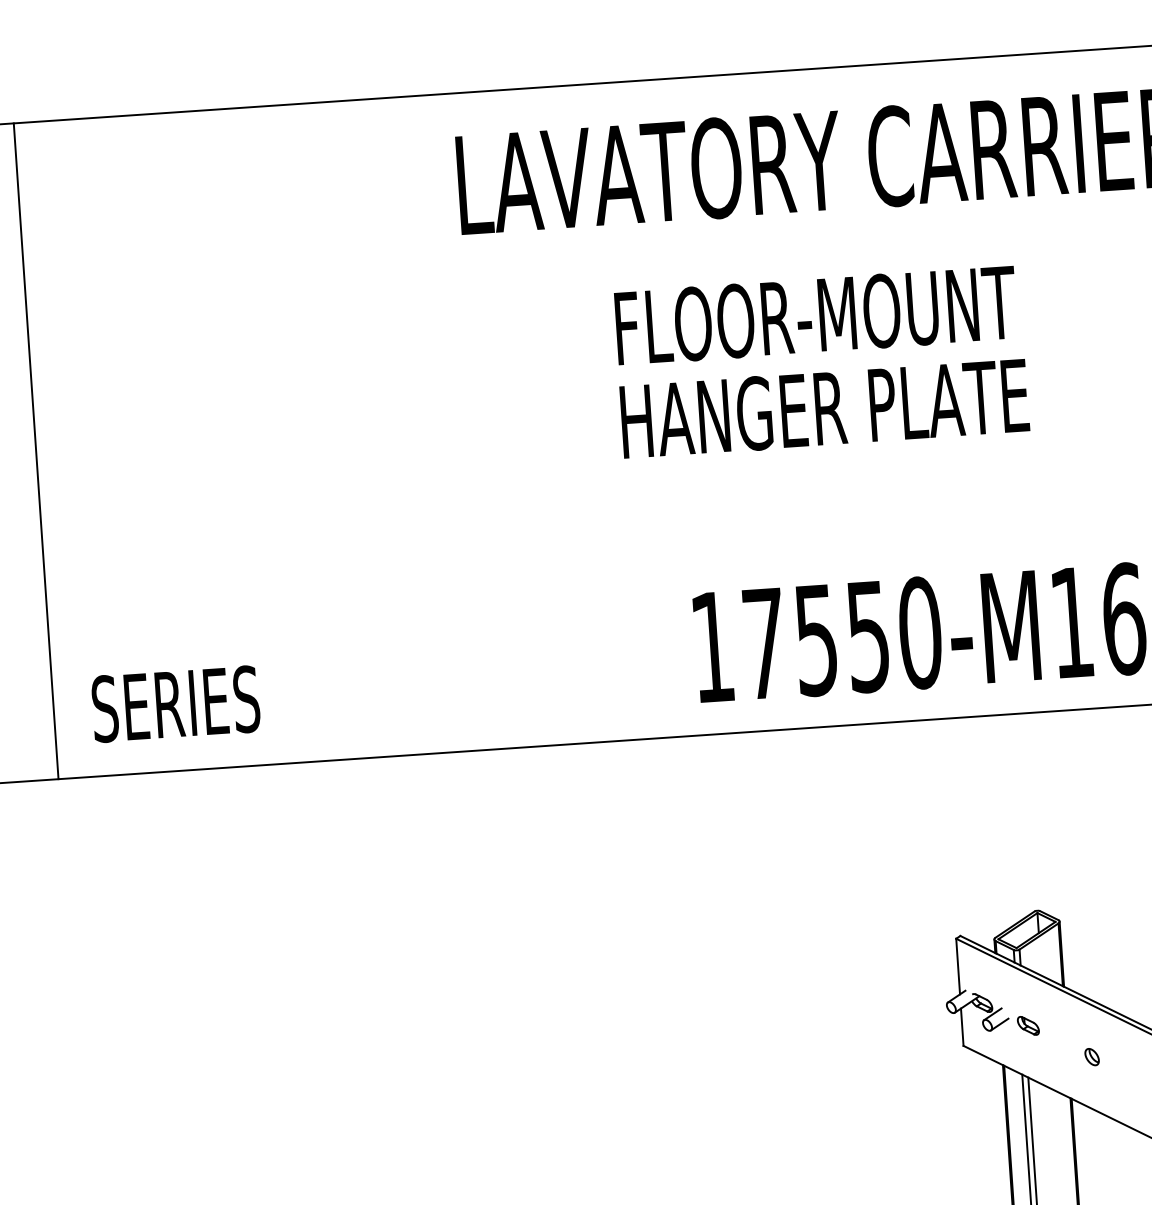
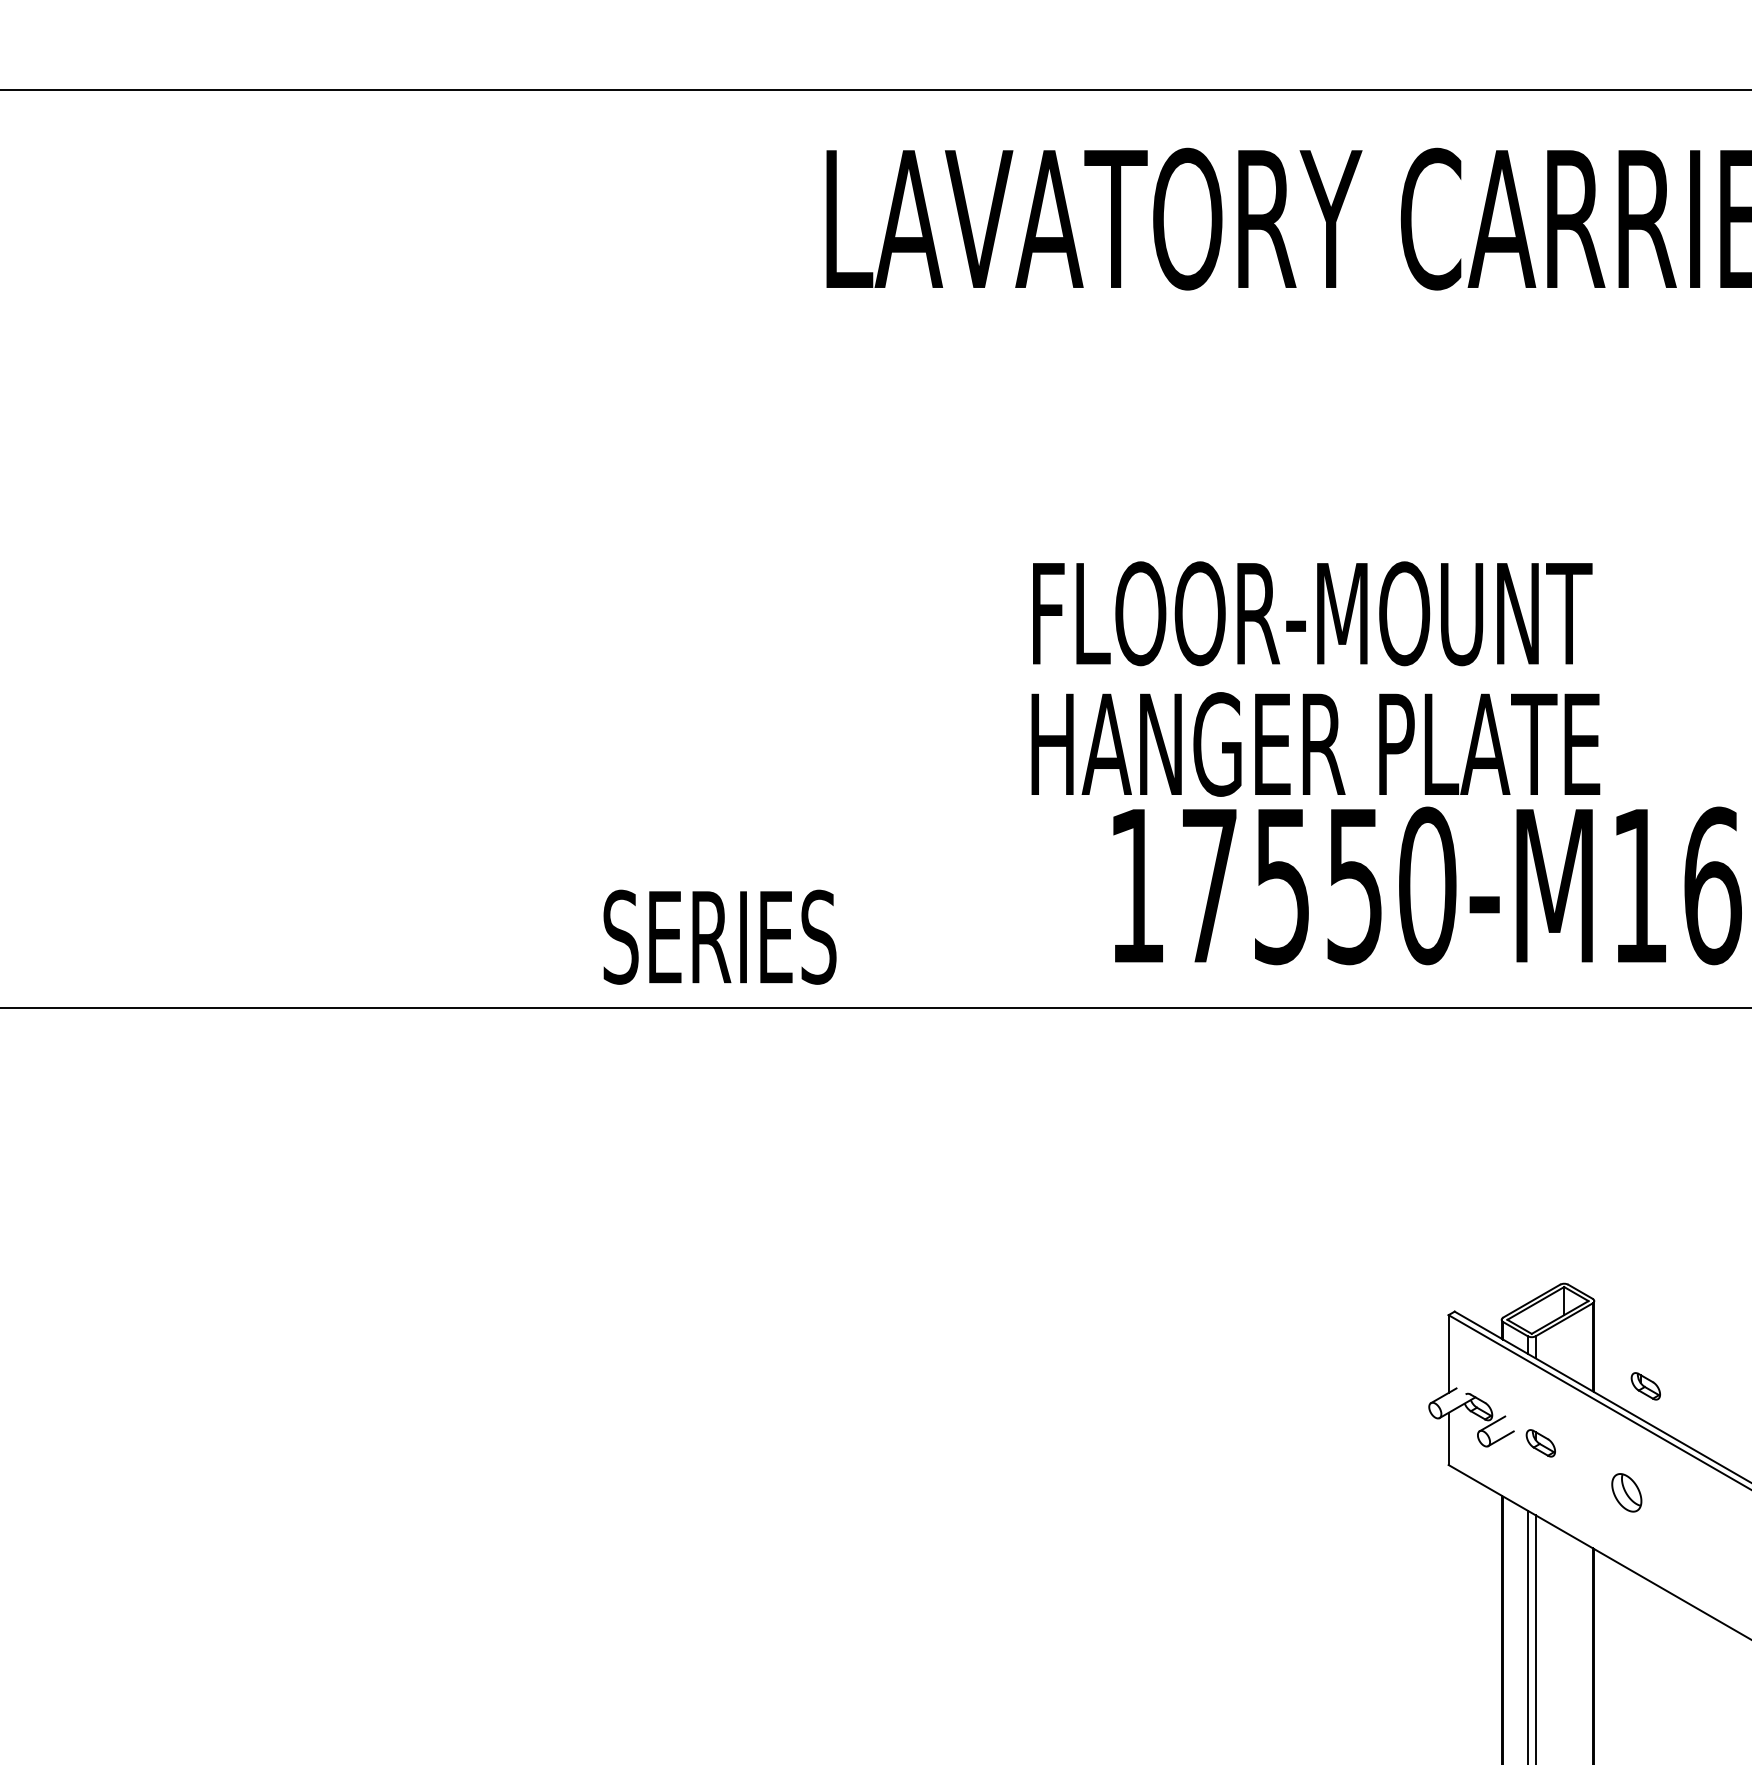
text: (821, 361) -> (1315, 678), moved
line: (36, 451) -> (213, 548), removed
text: (175, 703) -> (719, 936), moved
part: (1100, 980) -> (1645, 1386), added
part: (1091, 1056) -> (1626, 1492), size x1.6

